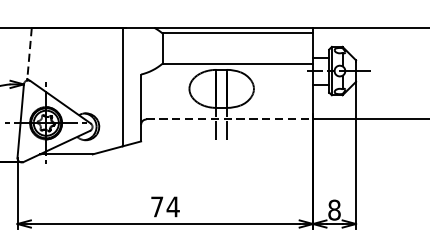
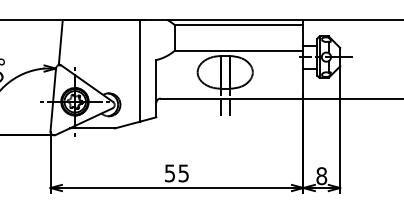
line: (29, 53) -> (60, 42), dashed -> solid
line: (230, 119) -> (232, 98), dashed -> solid
text: (165, 207) -> (177, 173), 74 -> 55

